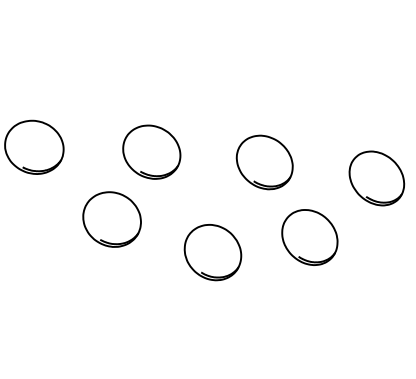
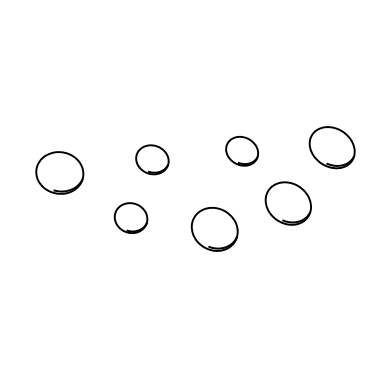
part: (152, 151) -> (152, 159), size x0.7
part: (264, 161) -> (241, 150), size x0.7
part: (111, 218) -> (130, 217), size x0.7

